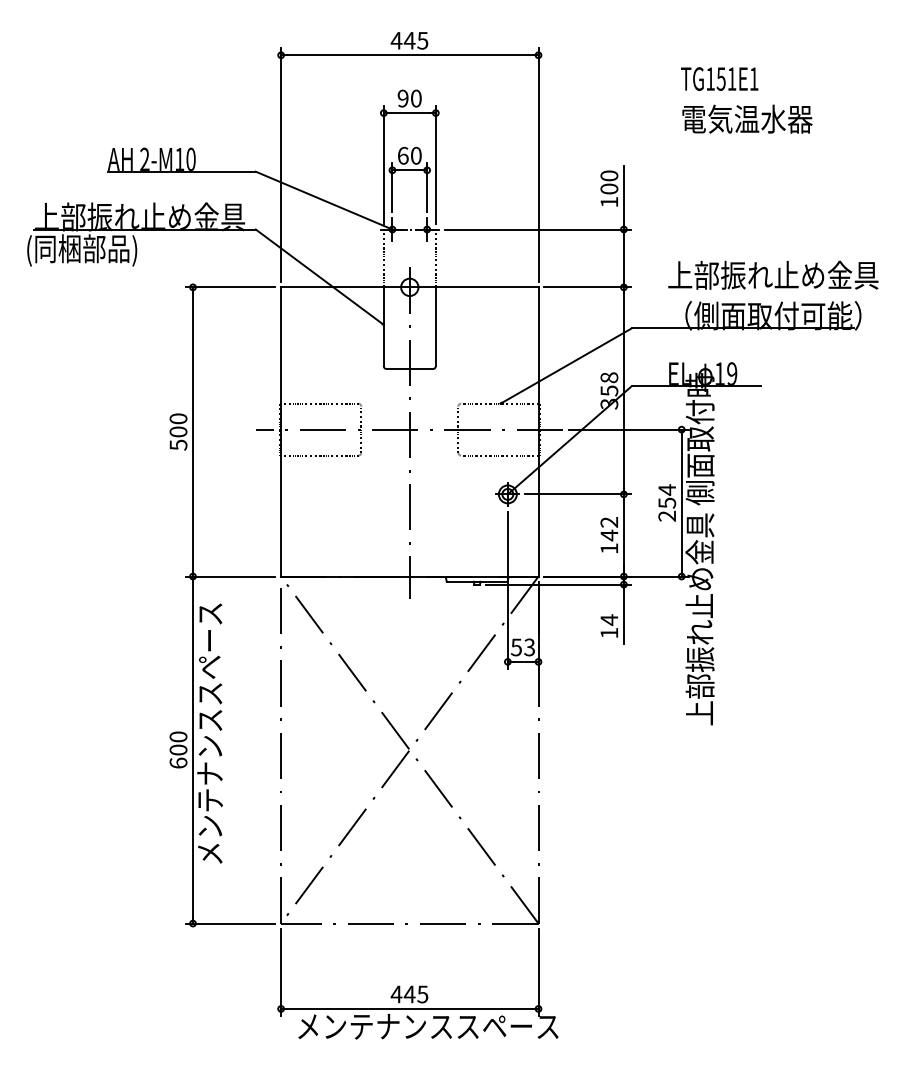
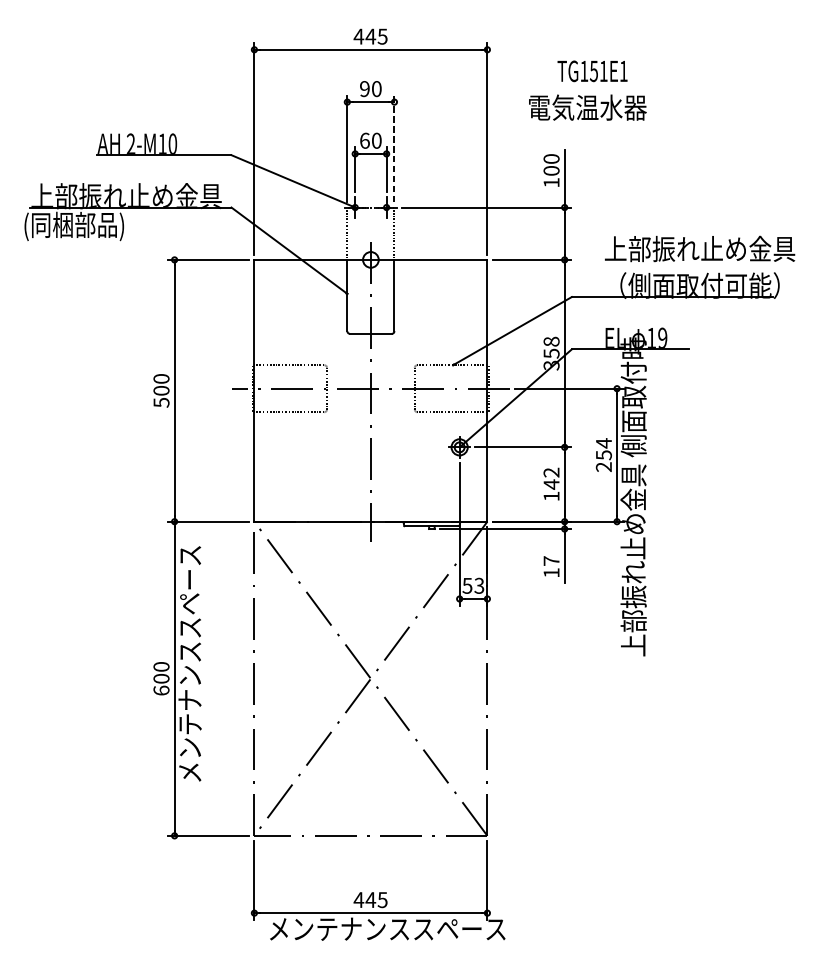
text: (719, 78) -> (592, 70), moved
text: (747, 118) -> (587, 107), moved
line: (435, 164) -> (394, 148), solid -> dashed
text: (609, 620) -> (551, 561), 14 -> 17

